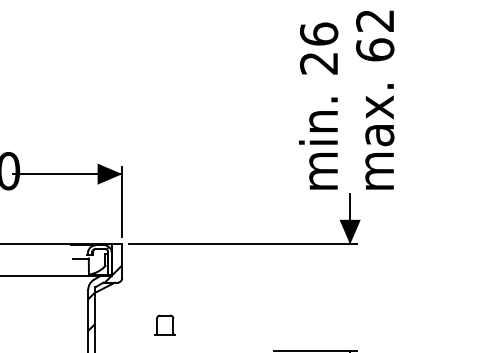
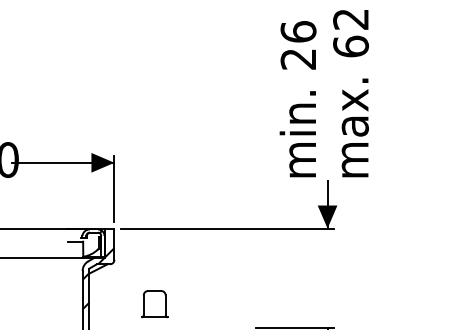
part: (164, 325) -> (153, 304), size x1.43

